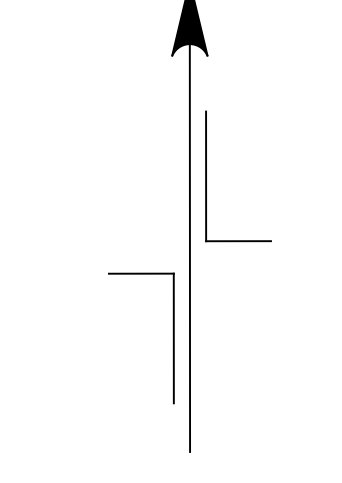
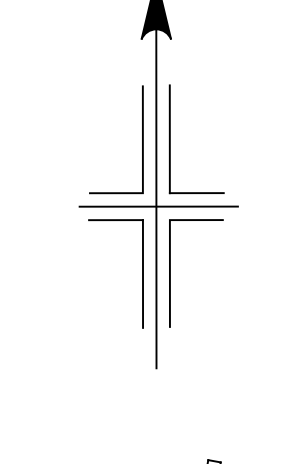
line: (173, 176) -> (142, 139), added
line: (192, 257) -> (158, 206), added
line: (206, 337) -> (170, 273), added

